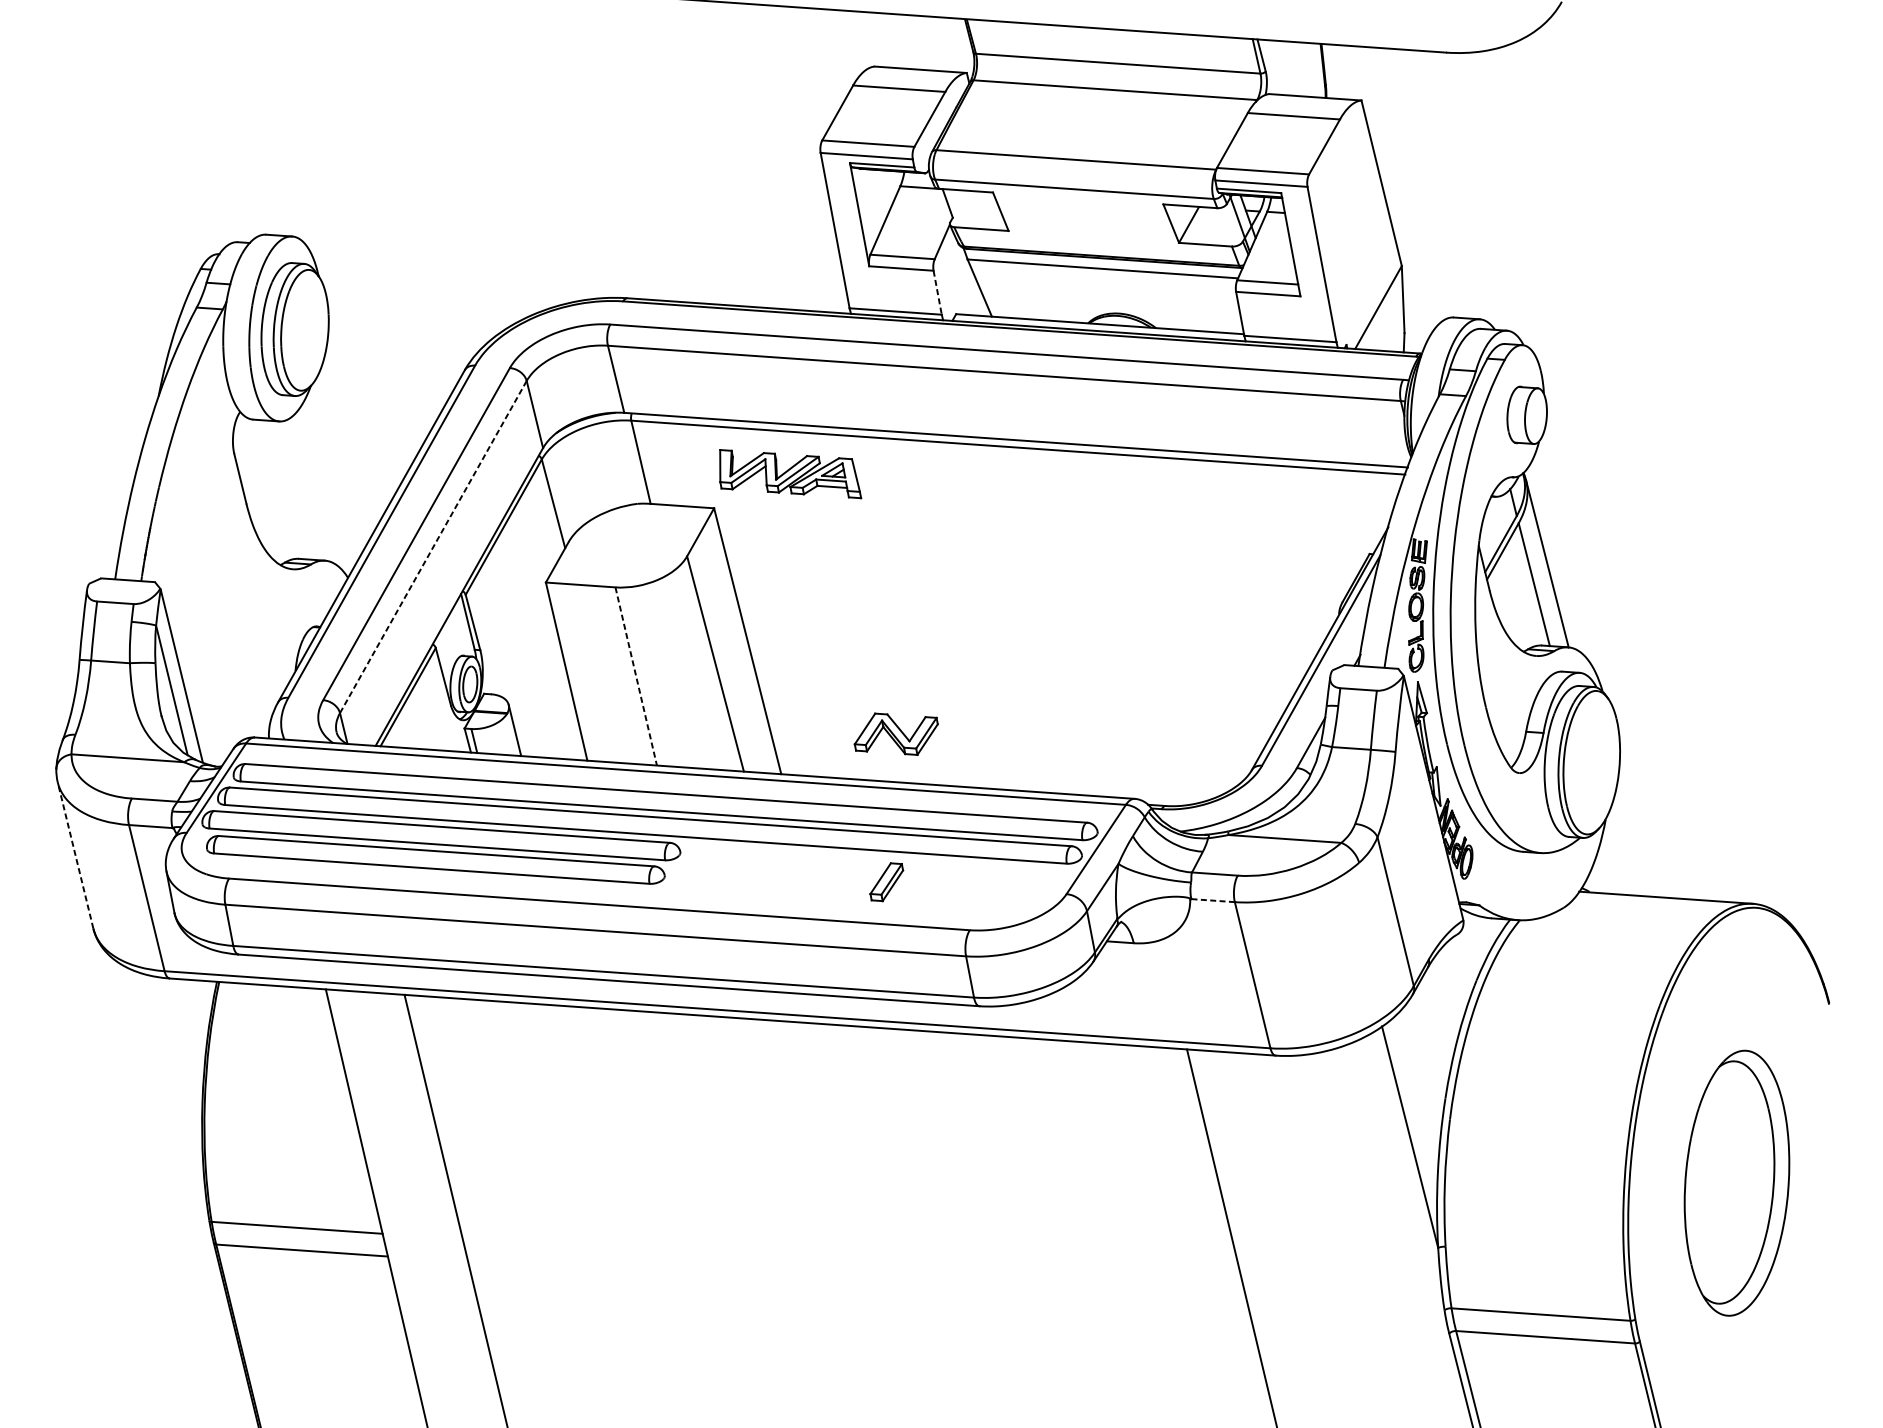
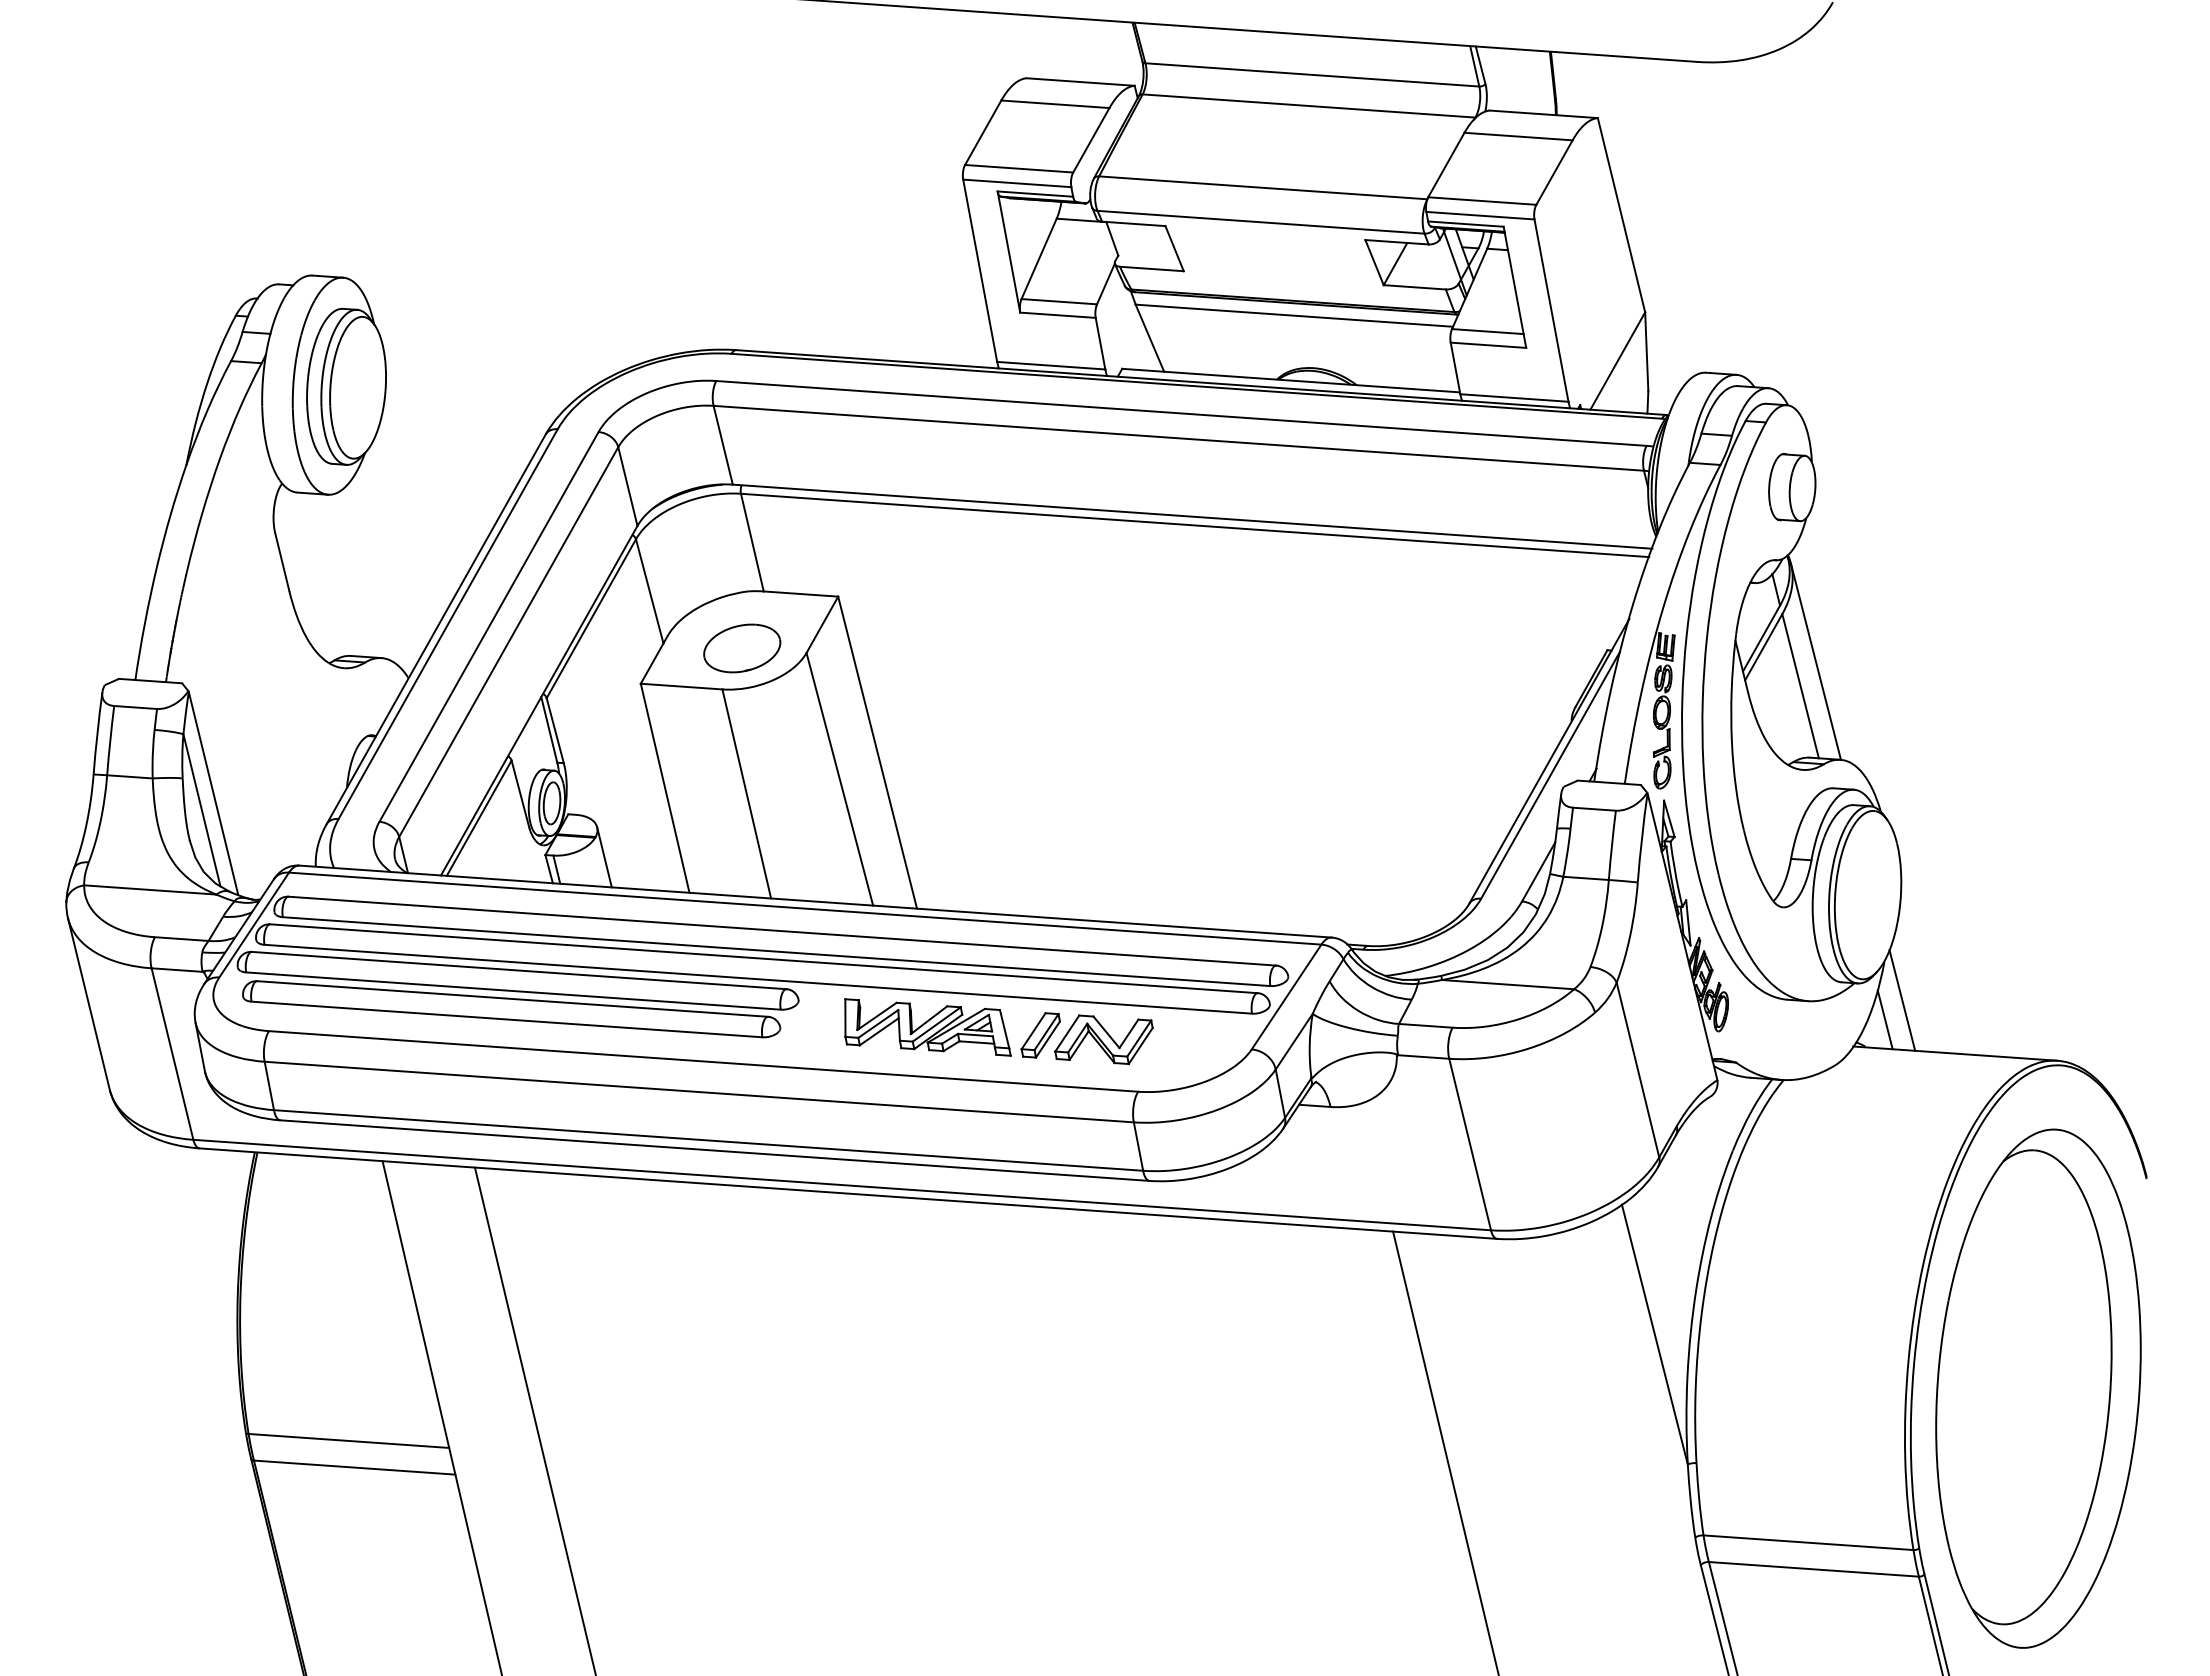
line: (937, 293) -> (1100, 344), dashed -> solid
part: (790, 474) -> (927, 1027), moved
line: (433, 547) -> (508, 642), dashed -> solid
part: (632, 552) -> (742, 648), added
line: (635, 676) -> (746, 794), dashed -> solid
part: (895, 734) -> (1103, 1039), moved
line: (1621, 852) -> (1902, 1000), added
line: (75, 855) -> (88, 1003), dashed -> solid
line: (1605, 868) -> (1884, 1019), added
line: (1212, 901) -> (1423, 1057), dashed -> solid
part: (1737, 1183) -> (2038, 1388), size x1.67

